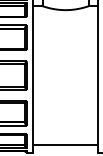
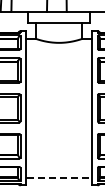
line: (66, 144) -> (59, 177), solid -> dashed

